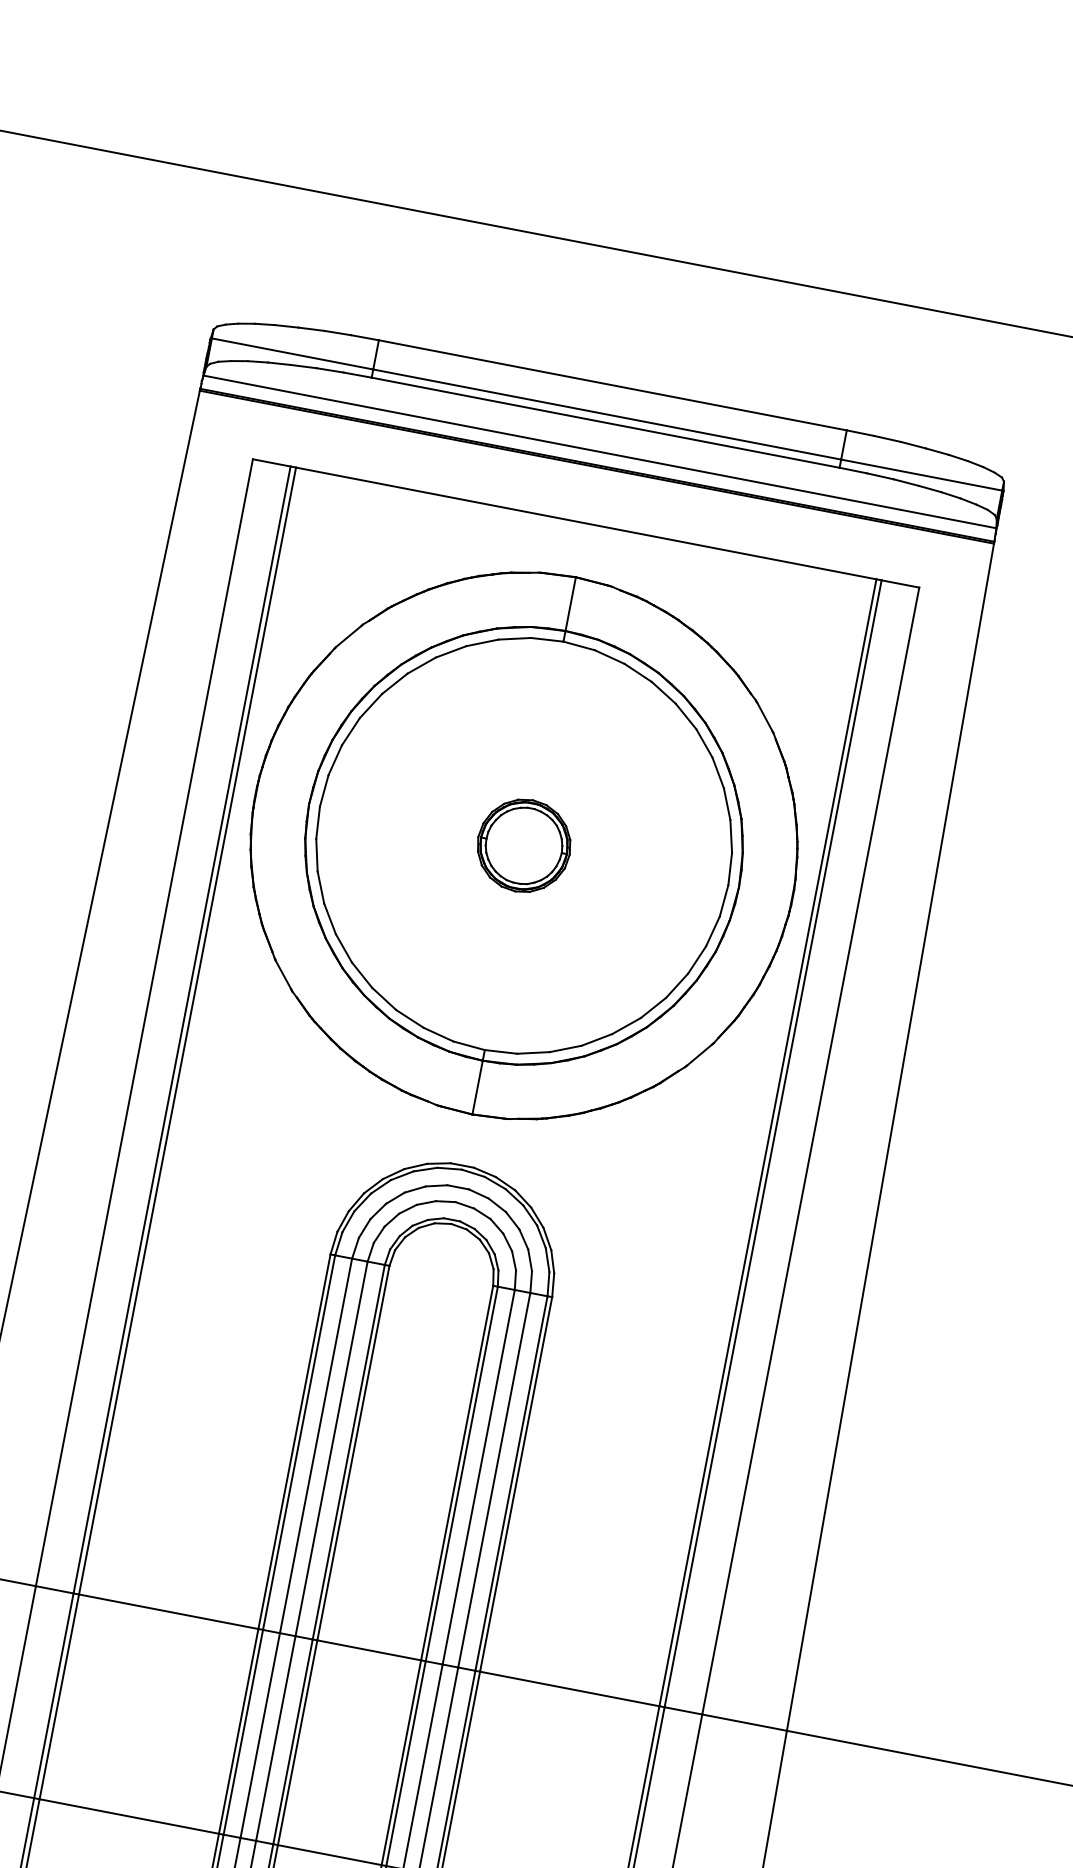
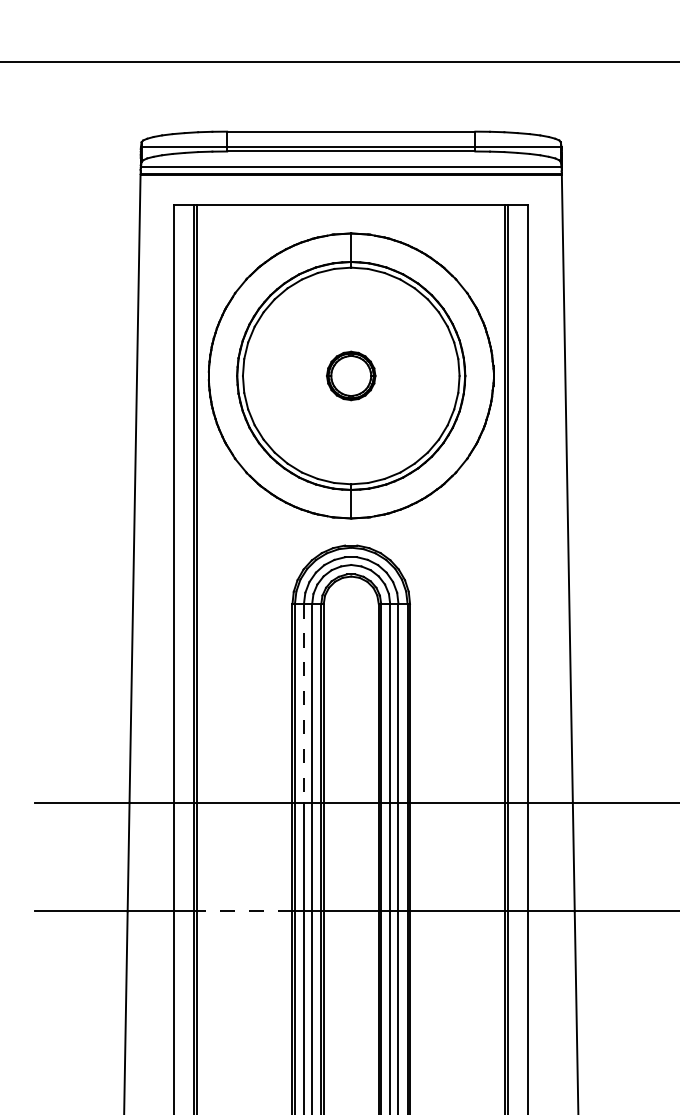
line: (315, 1445) -> (303, 703), solid -> dashed
line: (128, 1816) -> (244, 911), solid -> dashed

